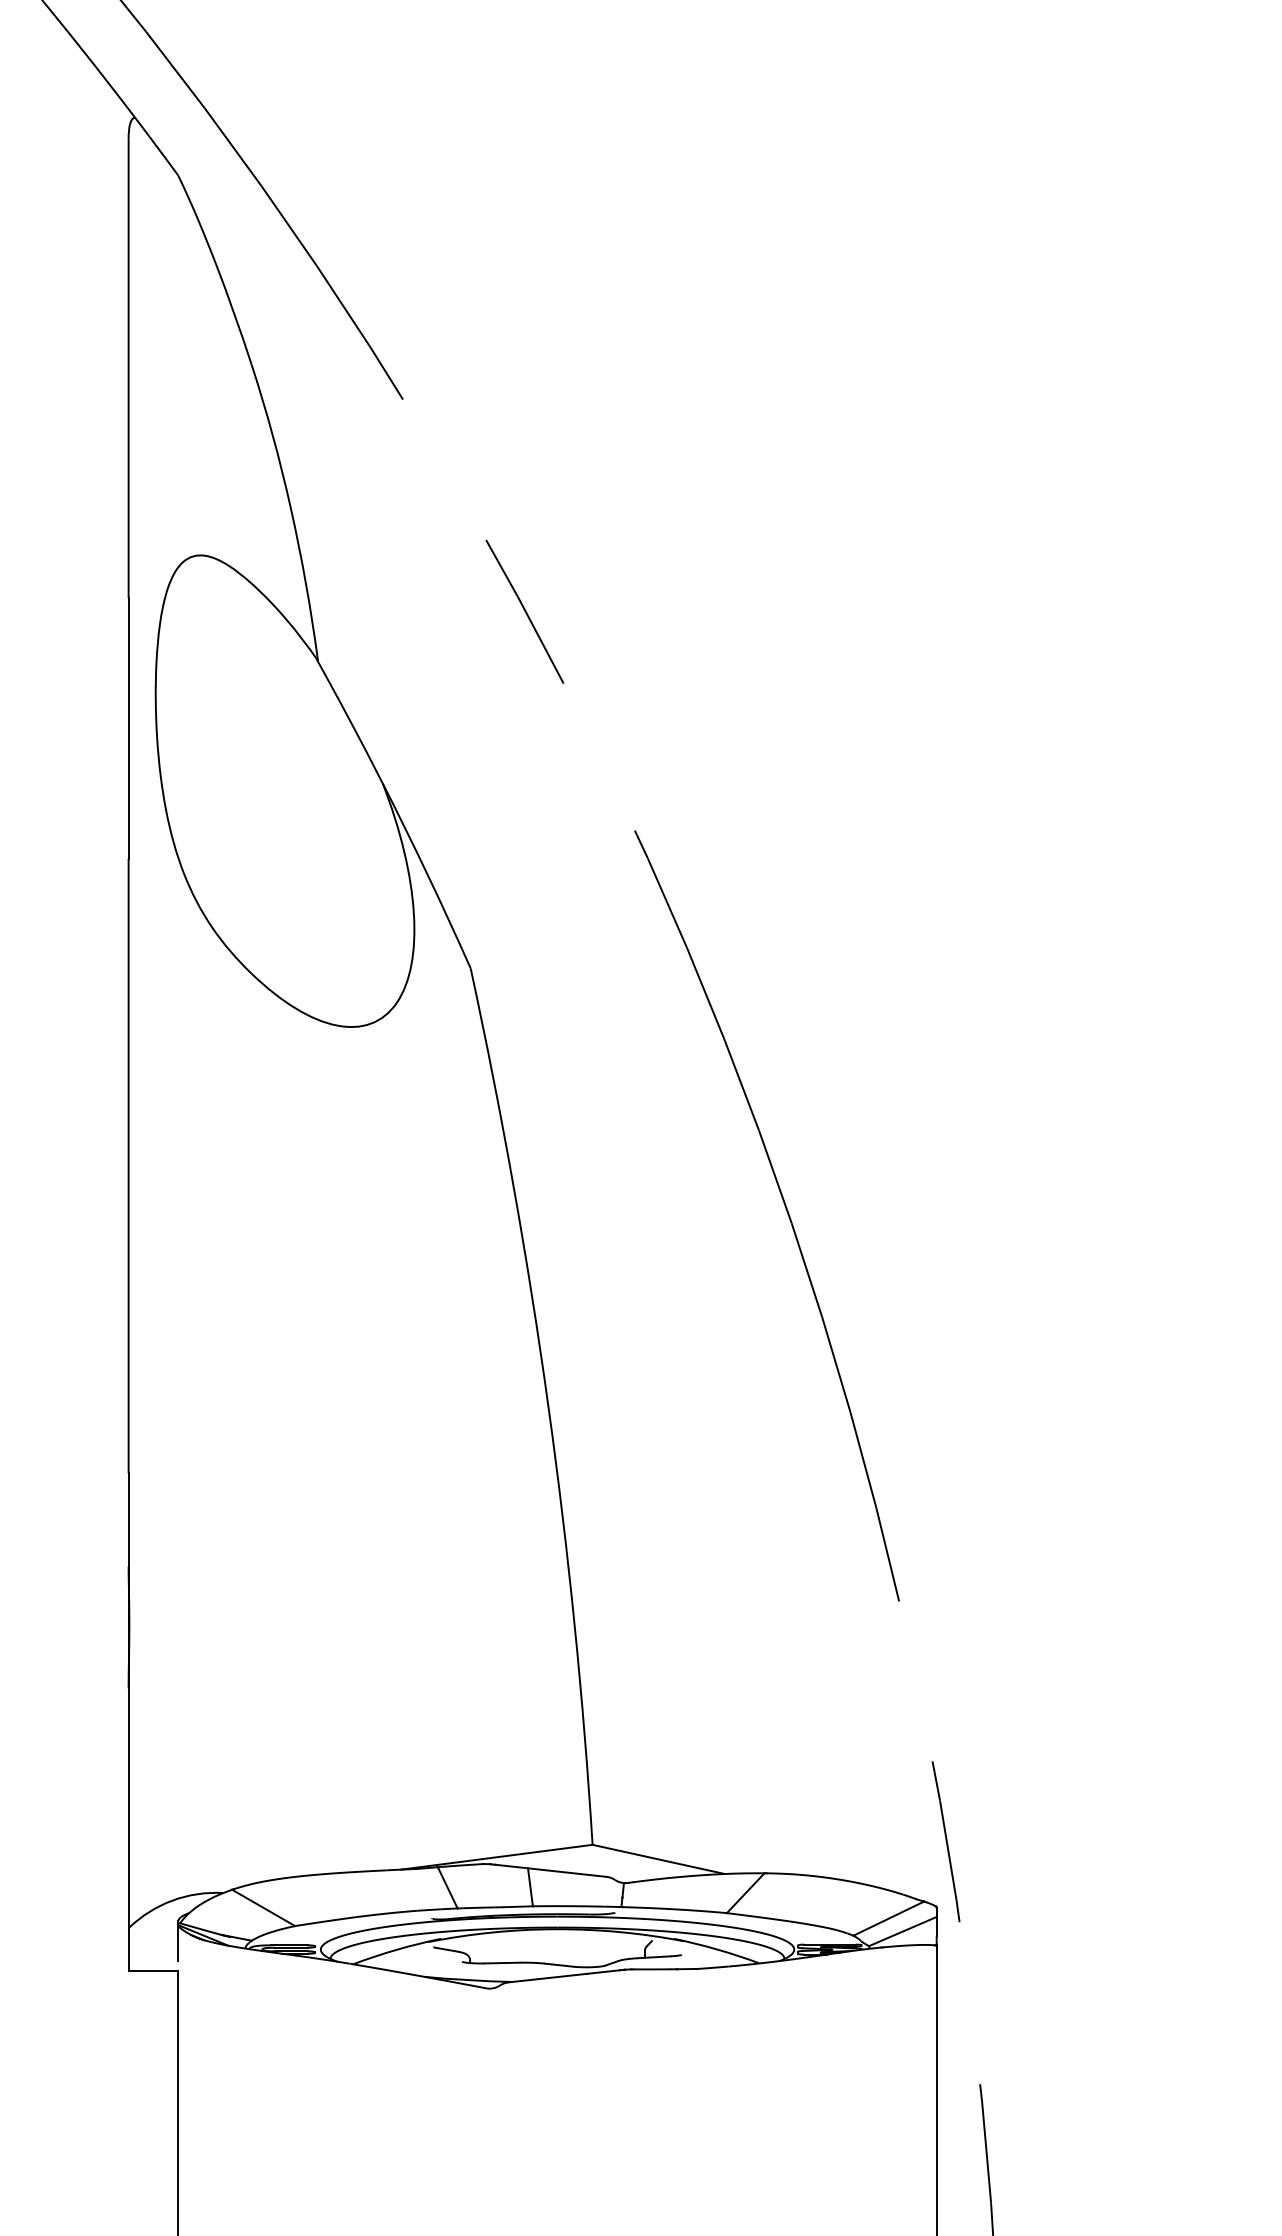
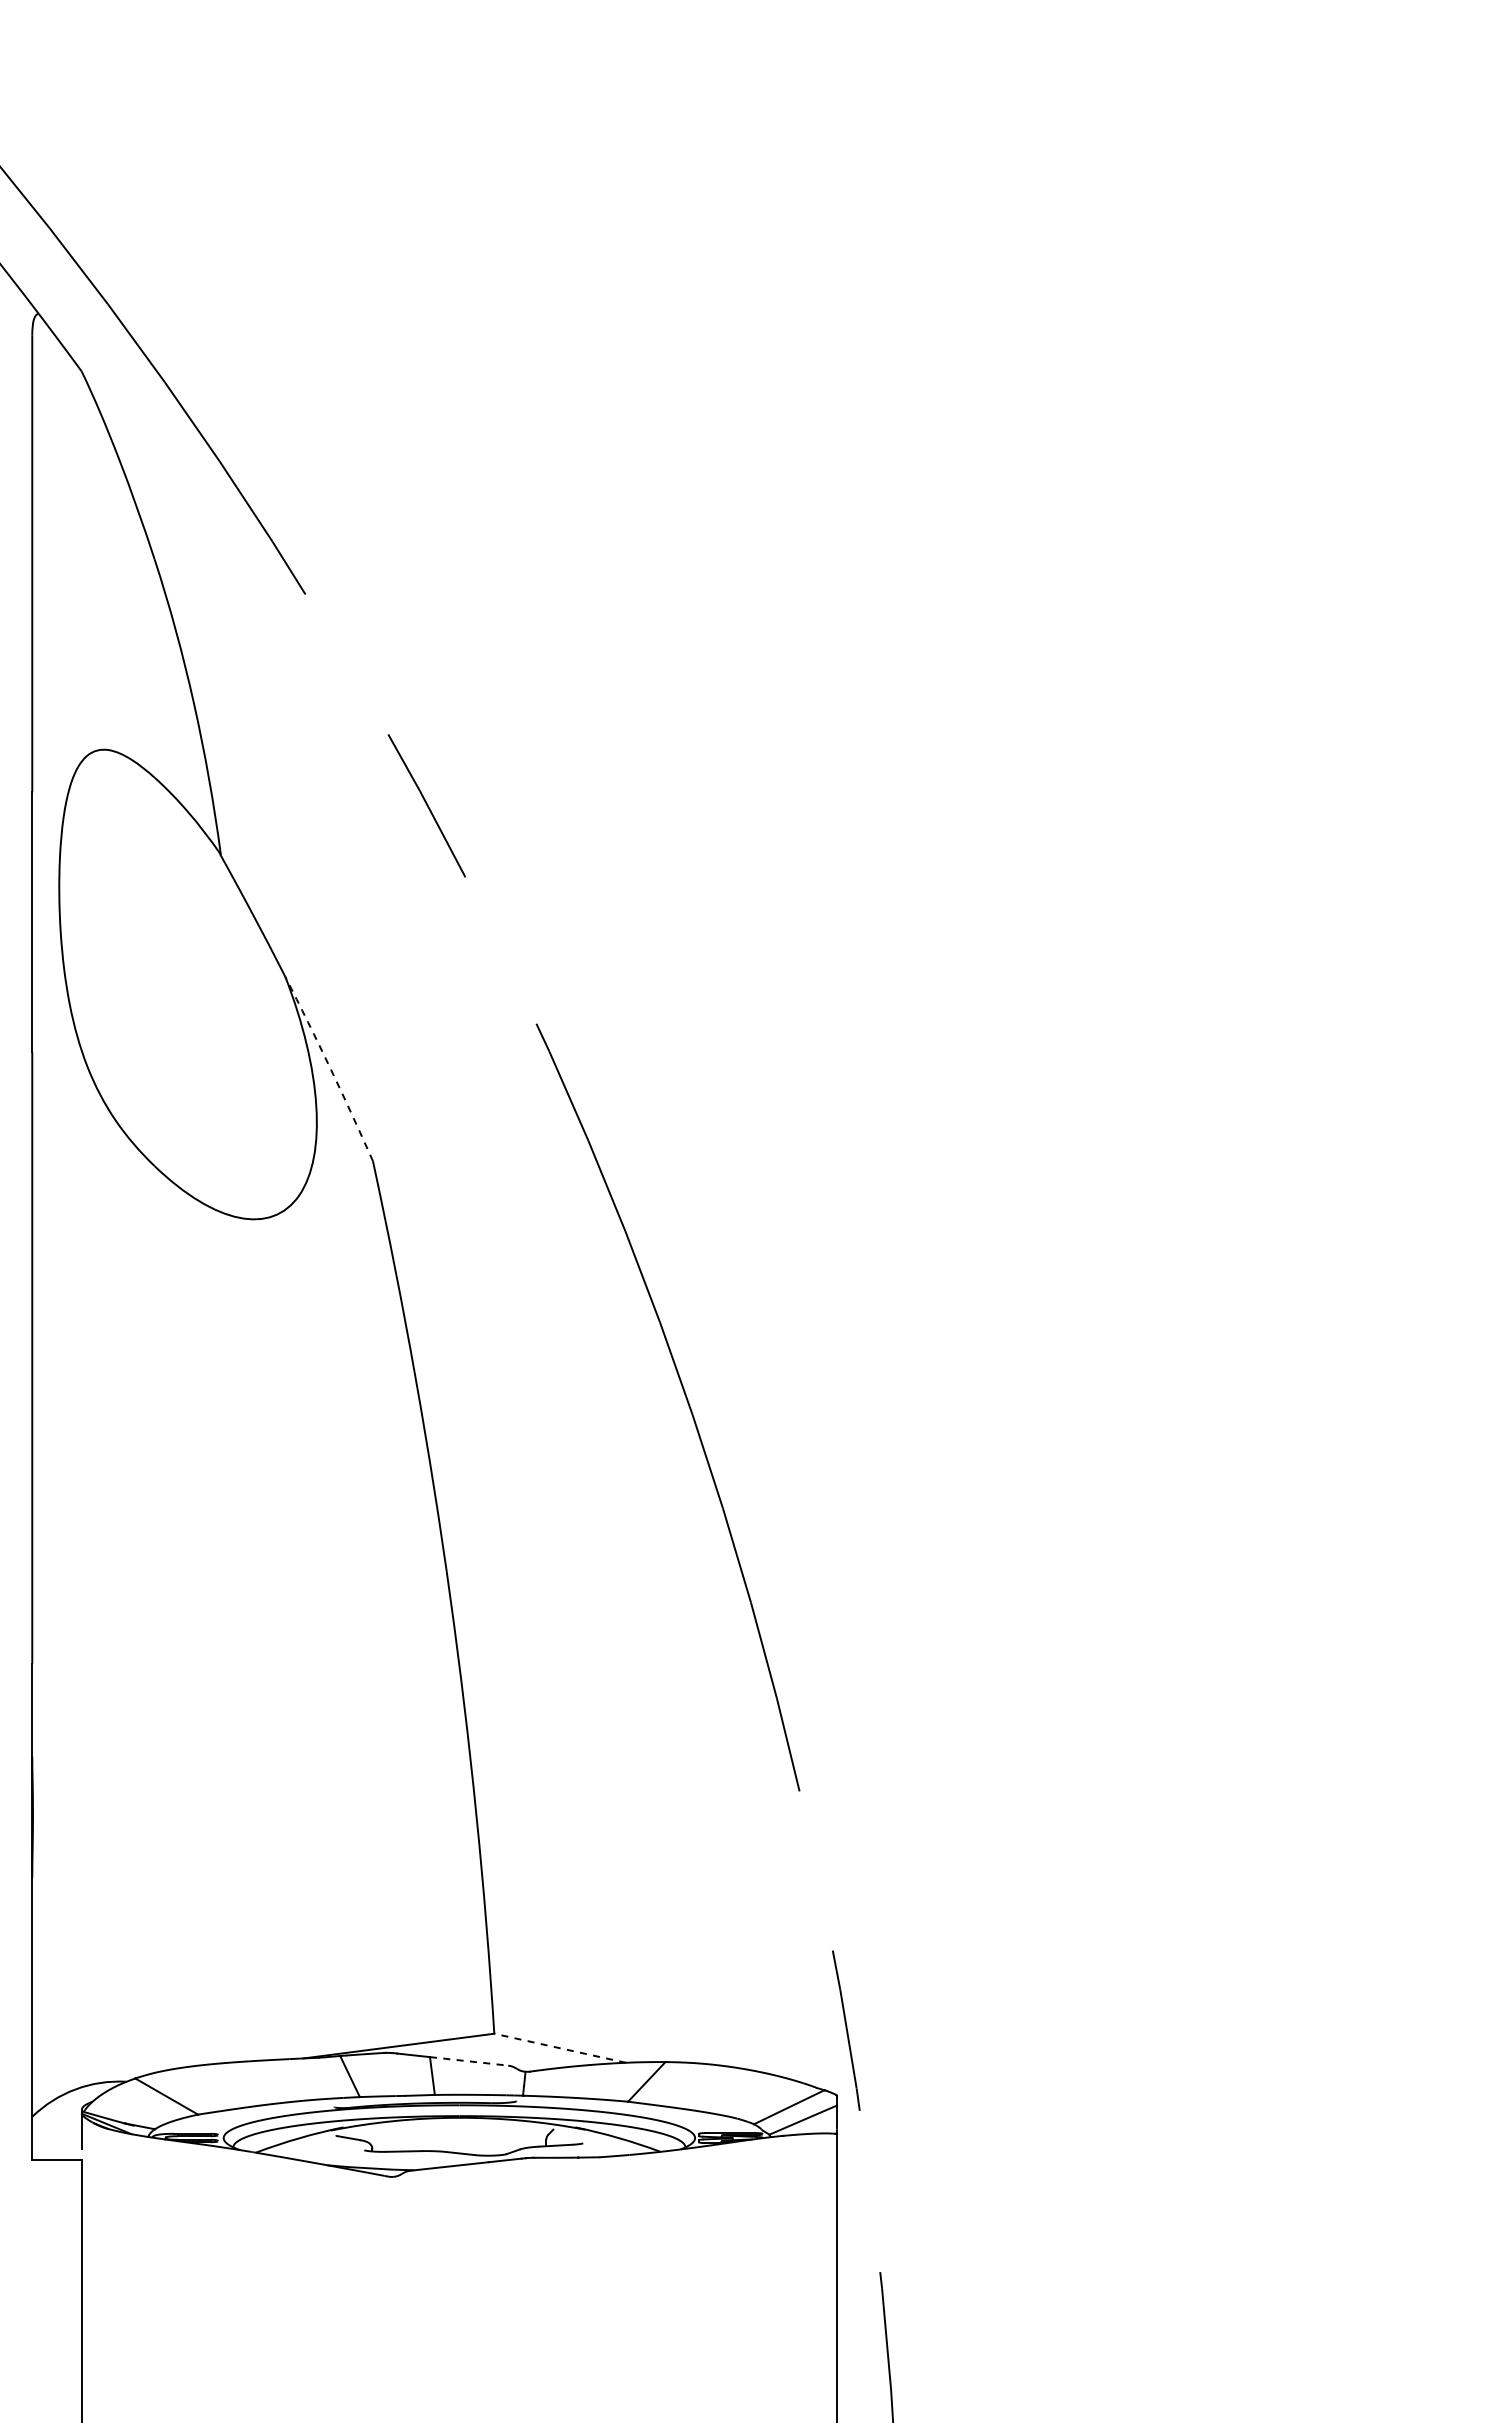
arc: (428, 875) -> (330, 1068), solid -> dashed
line: (658, 1859) -> (559, 2048), solid -> dashed
line: (567, 1872) -> (469, 2061), solid -> dashed

